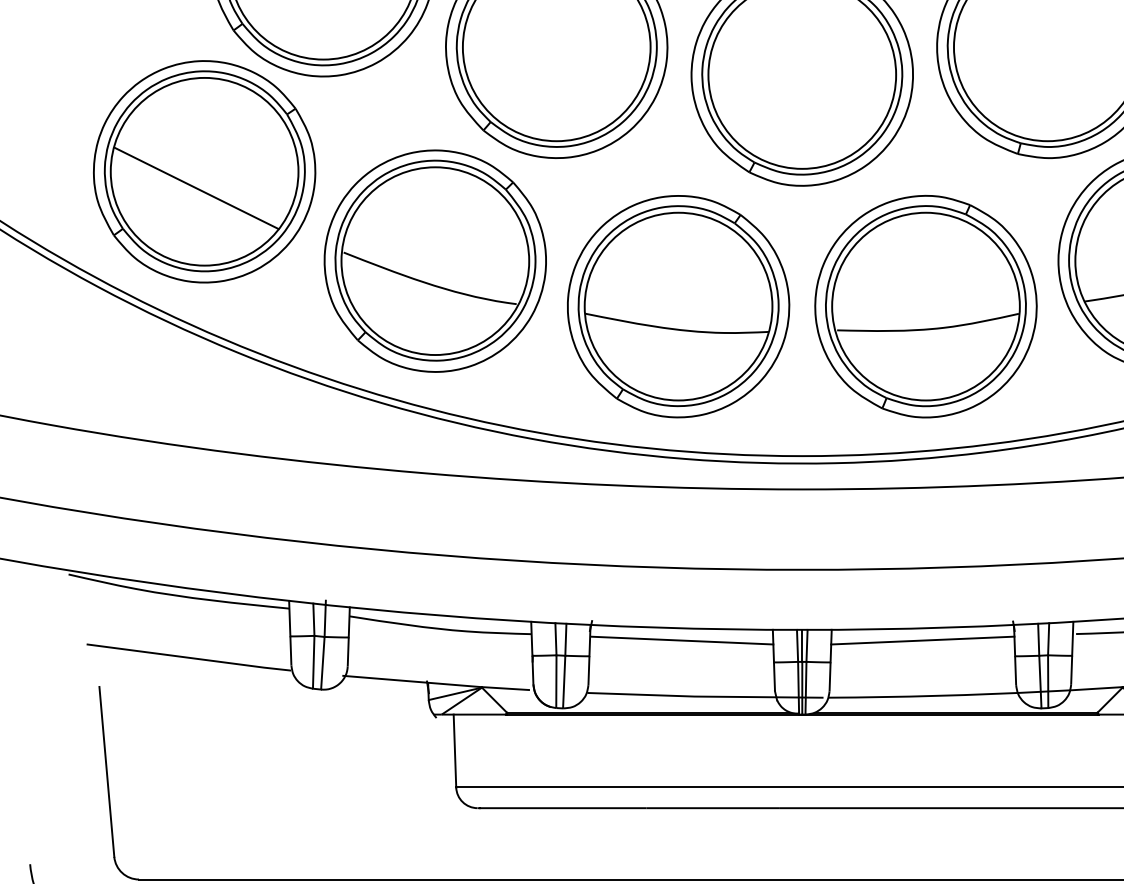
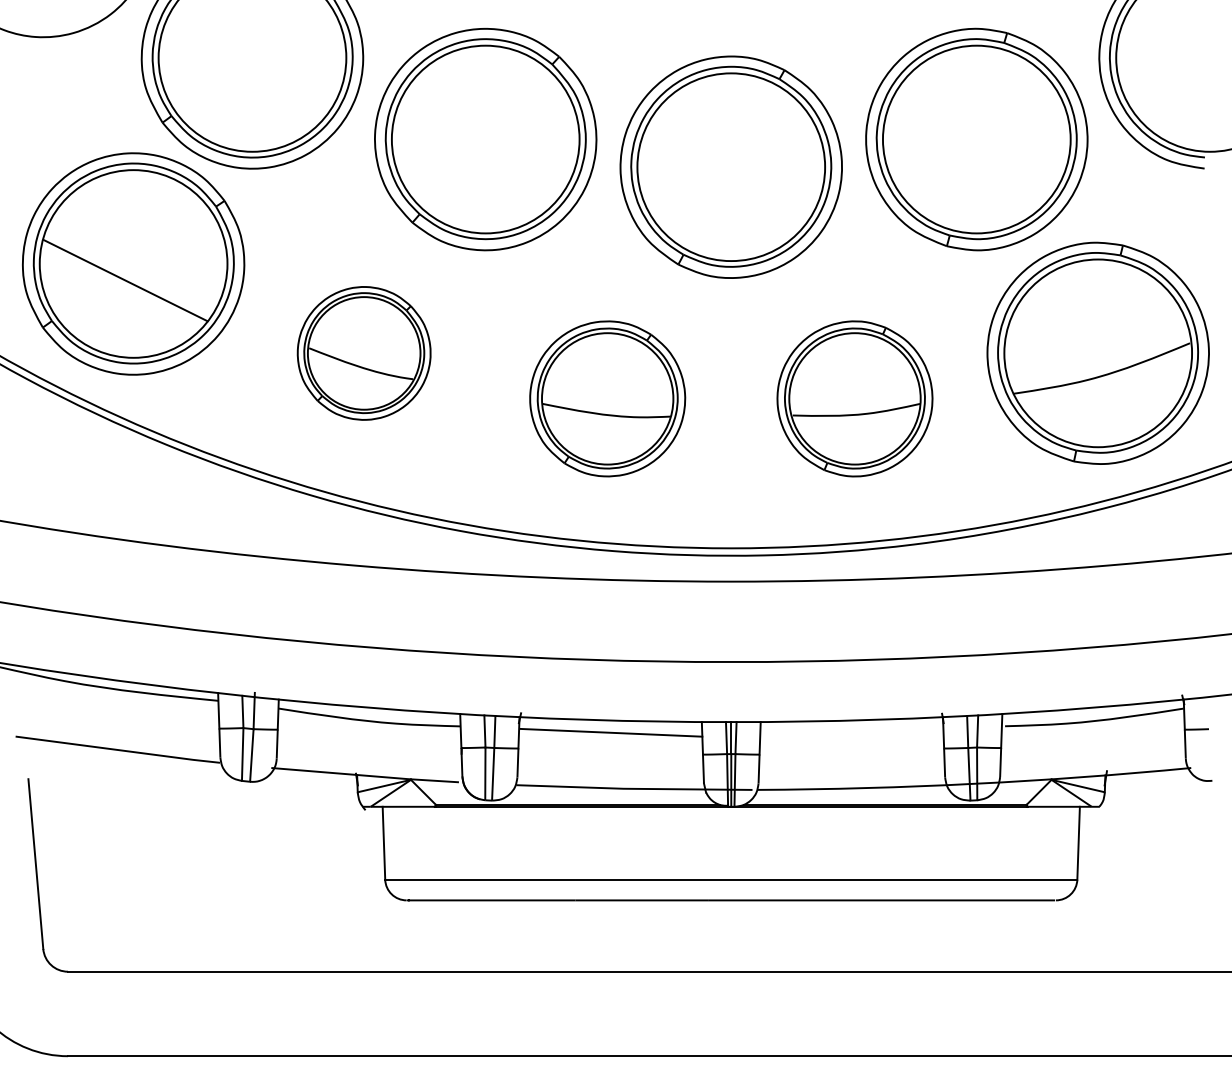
part: (434, 261) -> (363, 353), size x0.6
part: (678, 306) -> (607, 398), size x0.7
part: (925, 306) -> (854, 398), size x0.7
line: (922, 640) -> (851, 732), removed

